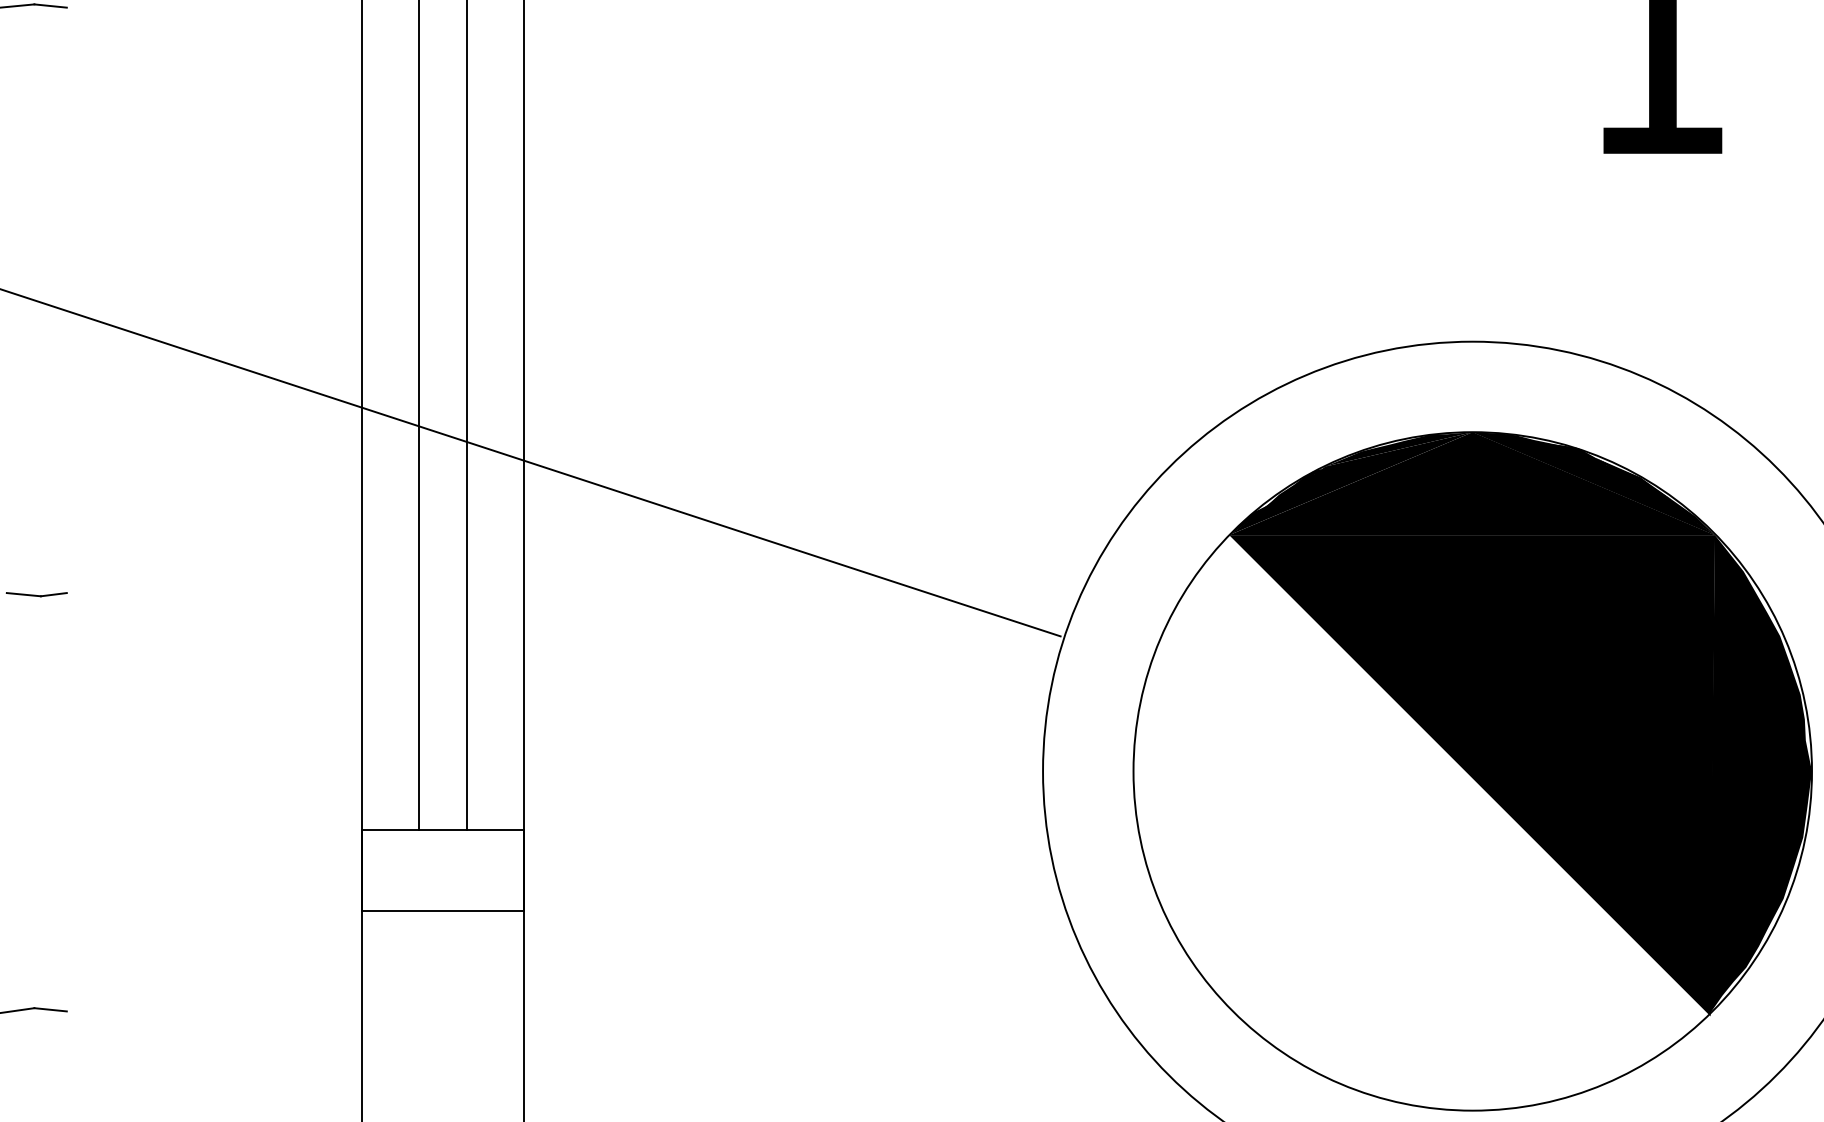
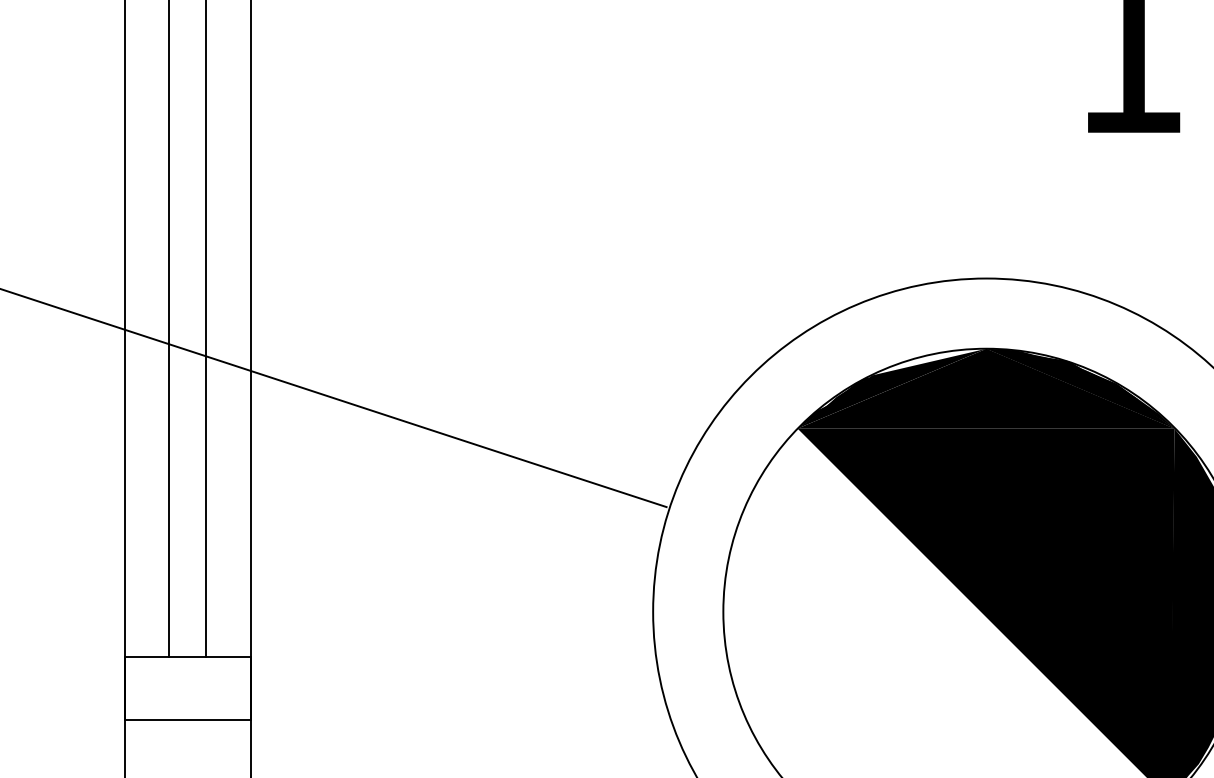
fill: (1398, 449) -> (928, 362), removed

